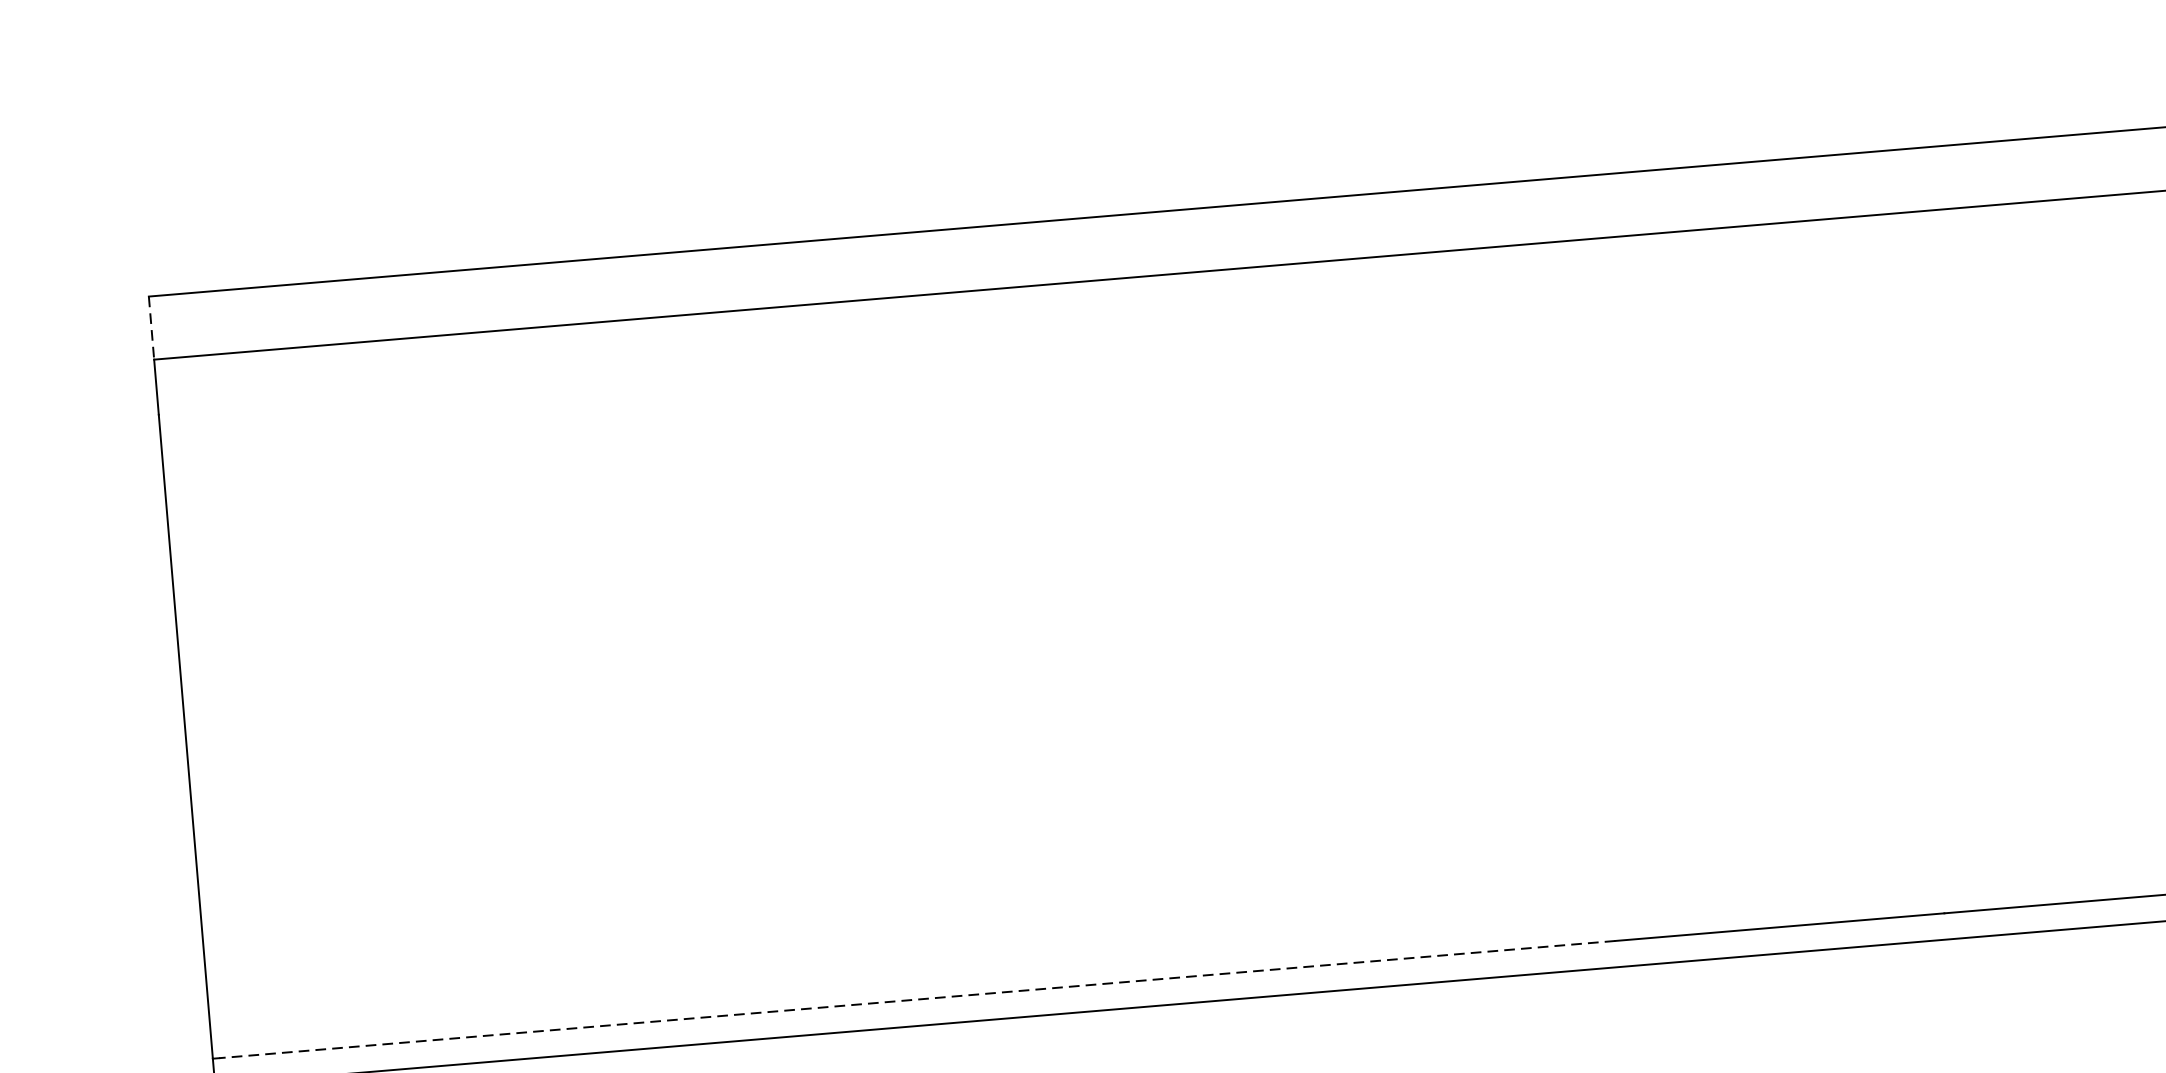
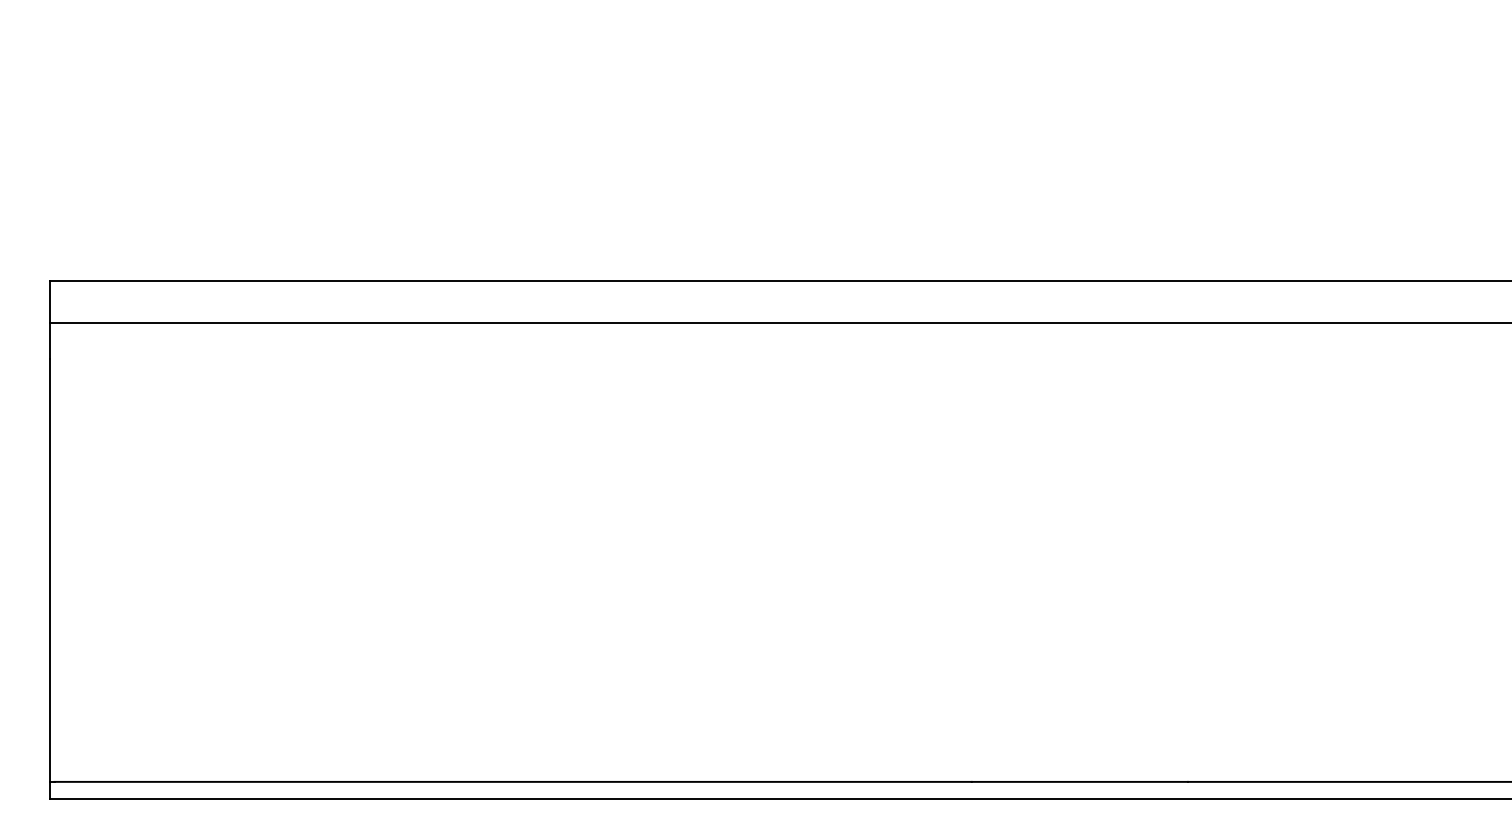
line: (151, 327) -> (50, 301), dashed -> solid
line: (917, 998) -> (513, 781), dashed -> solid

